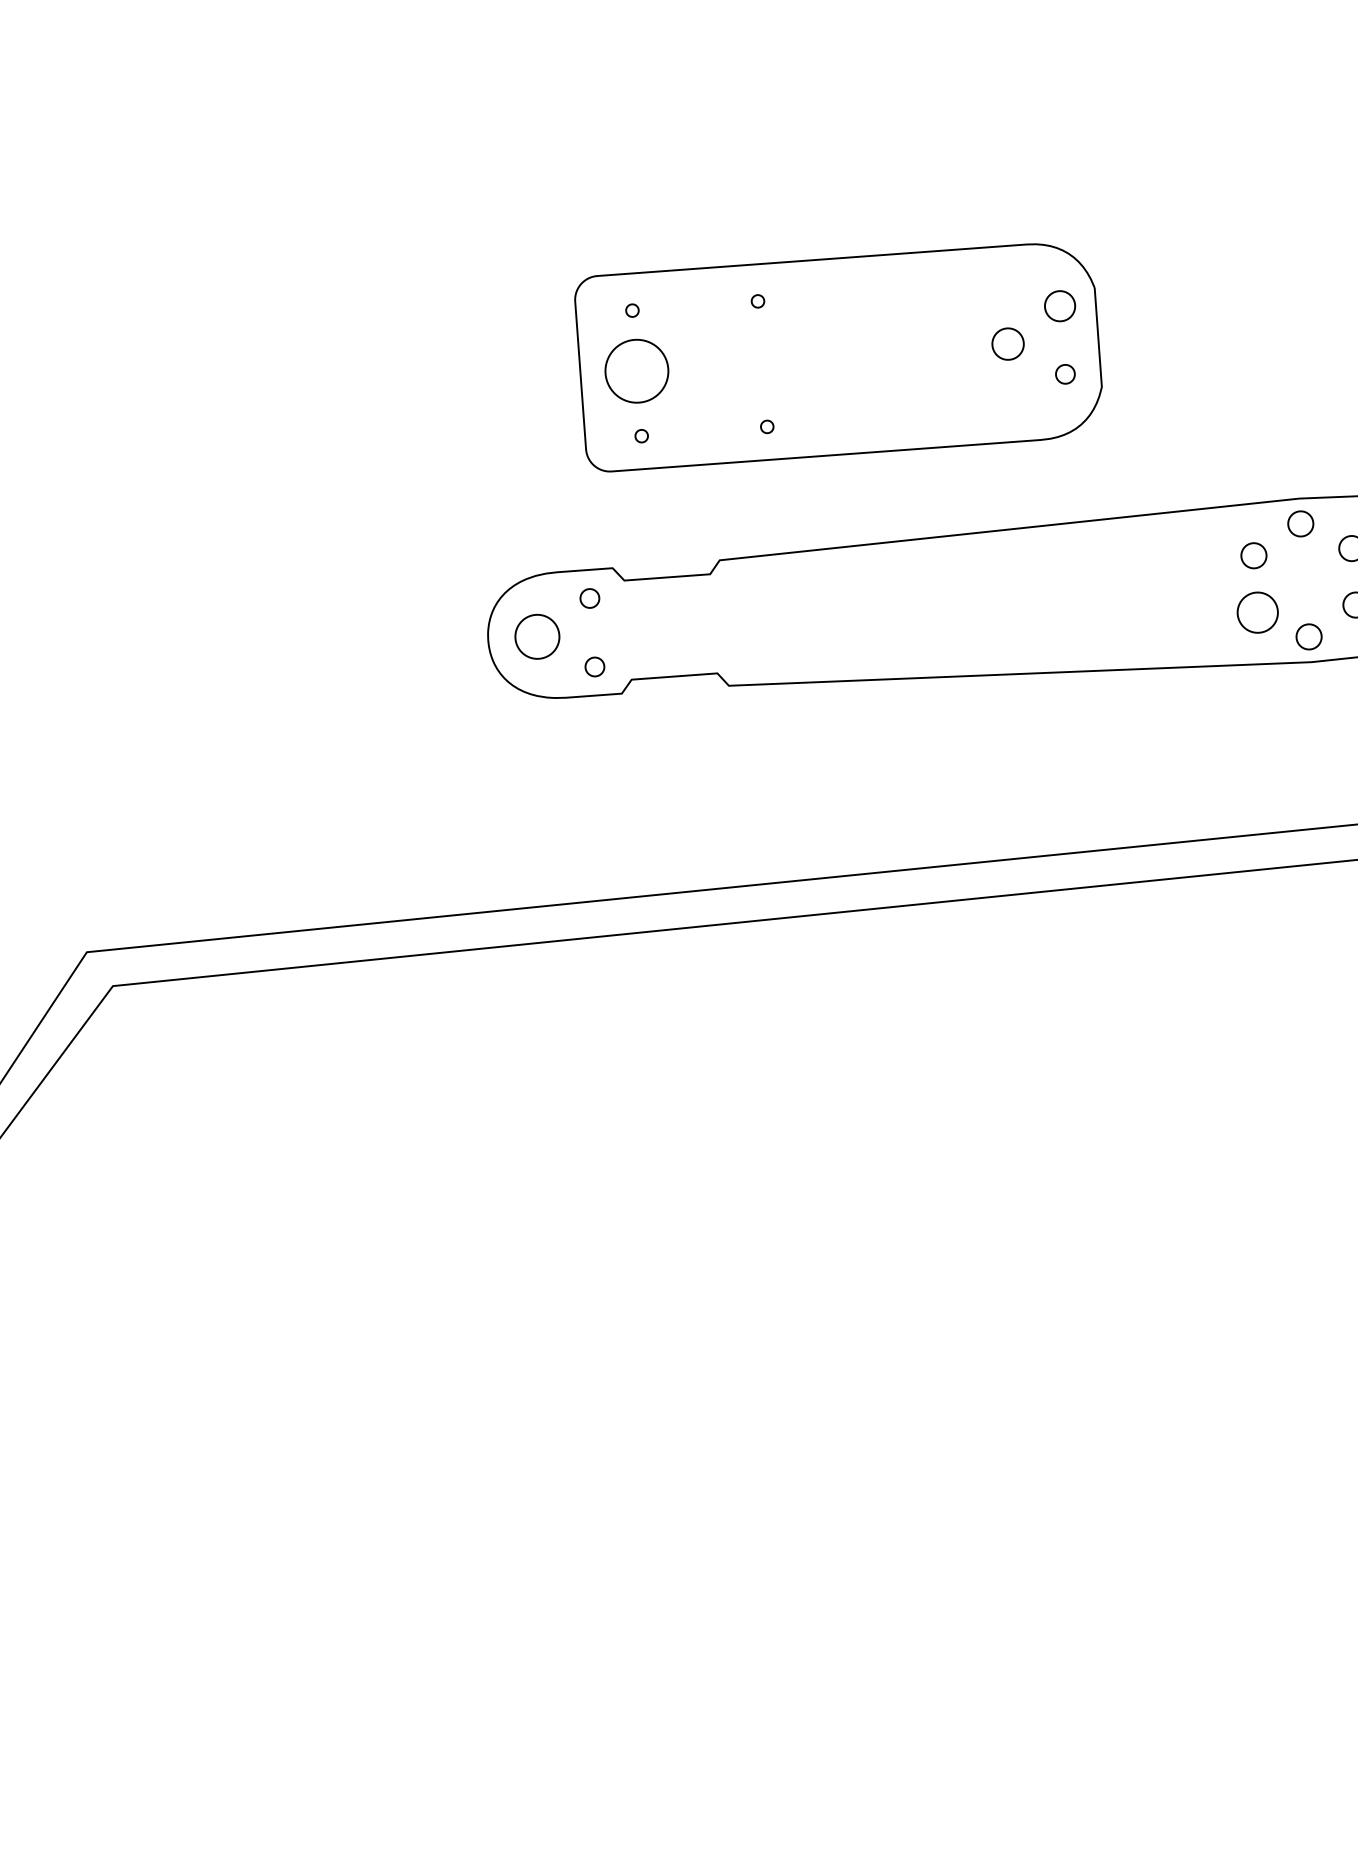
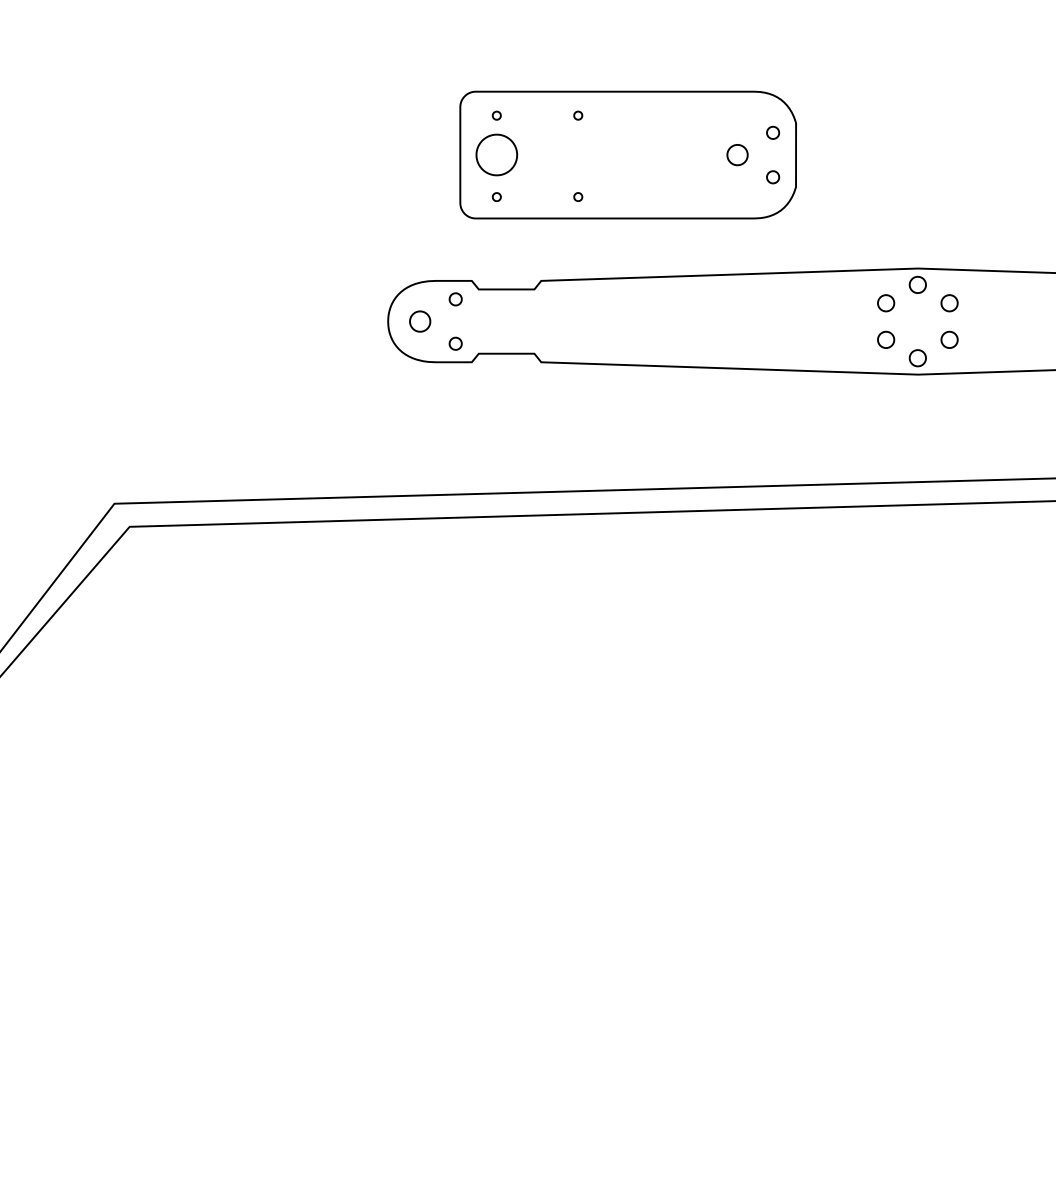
part: (1060, 305) -> (773, 132), size x0.62
part: (1258, 611) -> (886, 339), size x0.62
part: (538, 636) -> (420, 321), size x0.71

